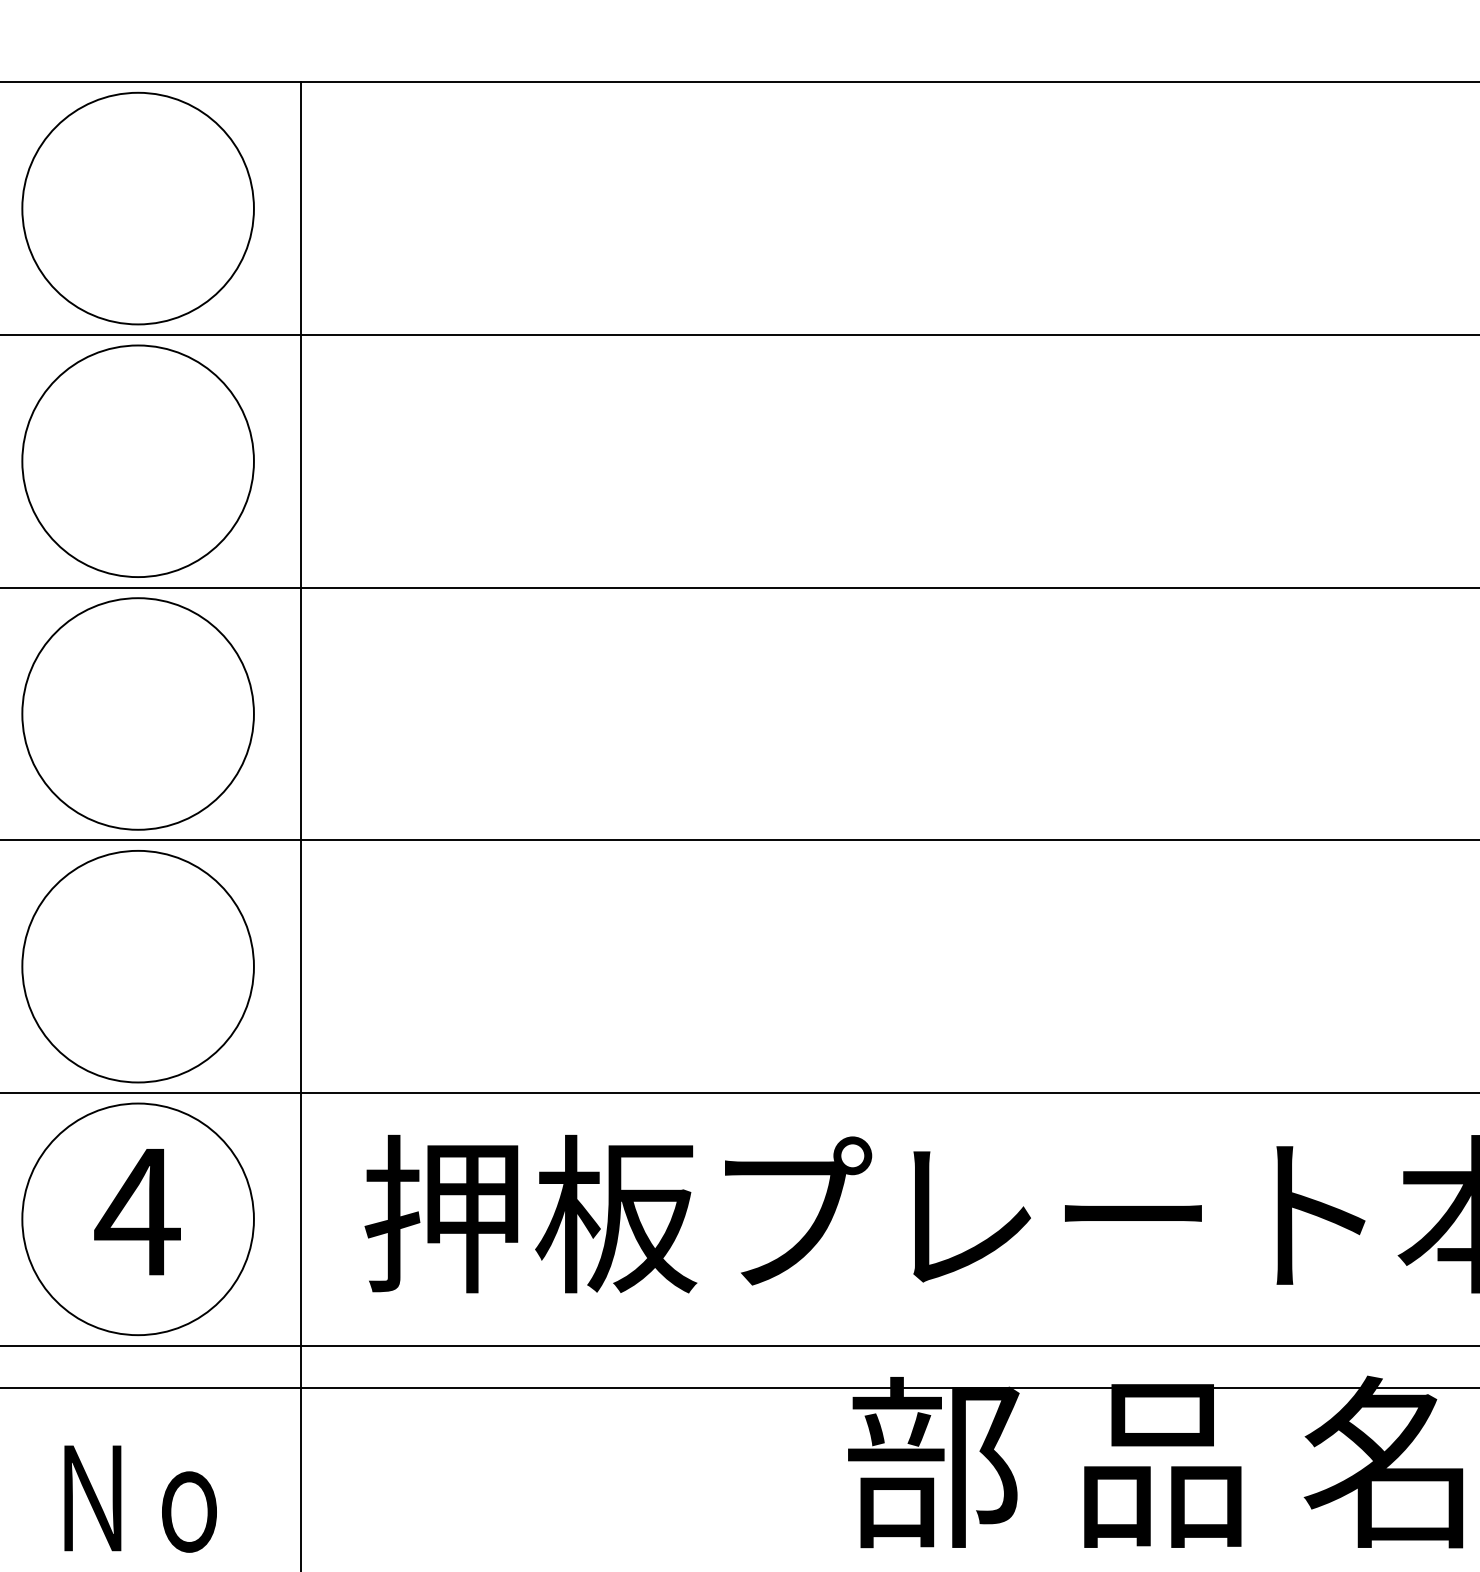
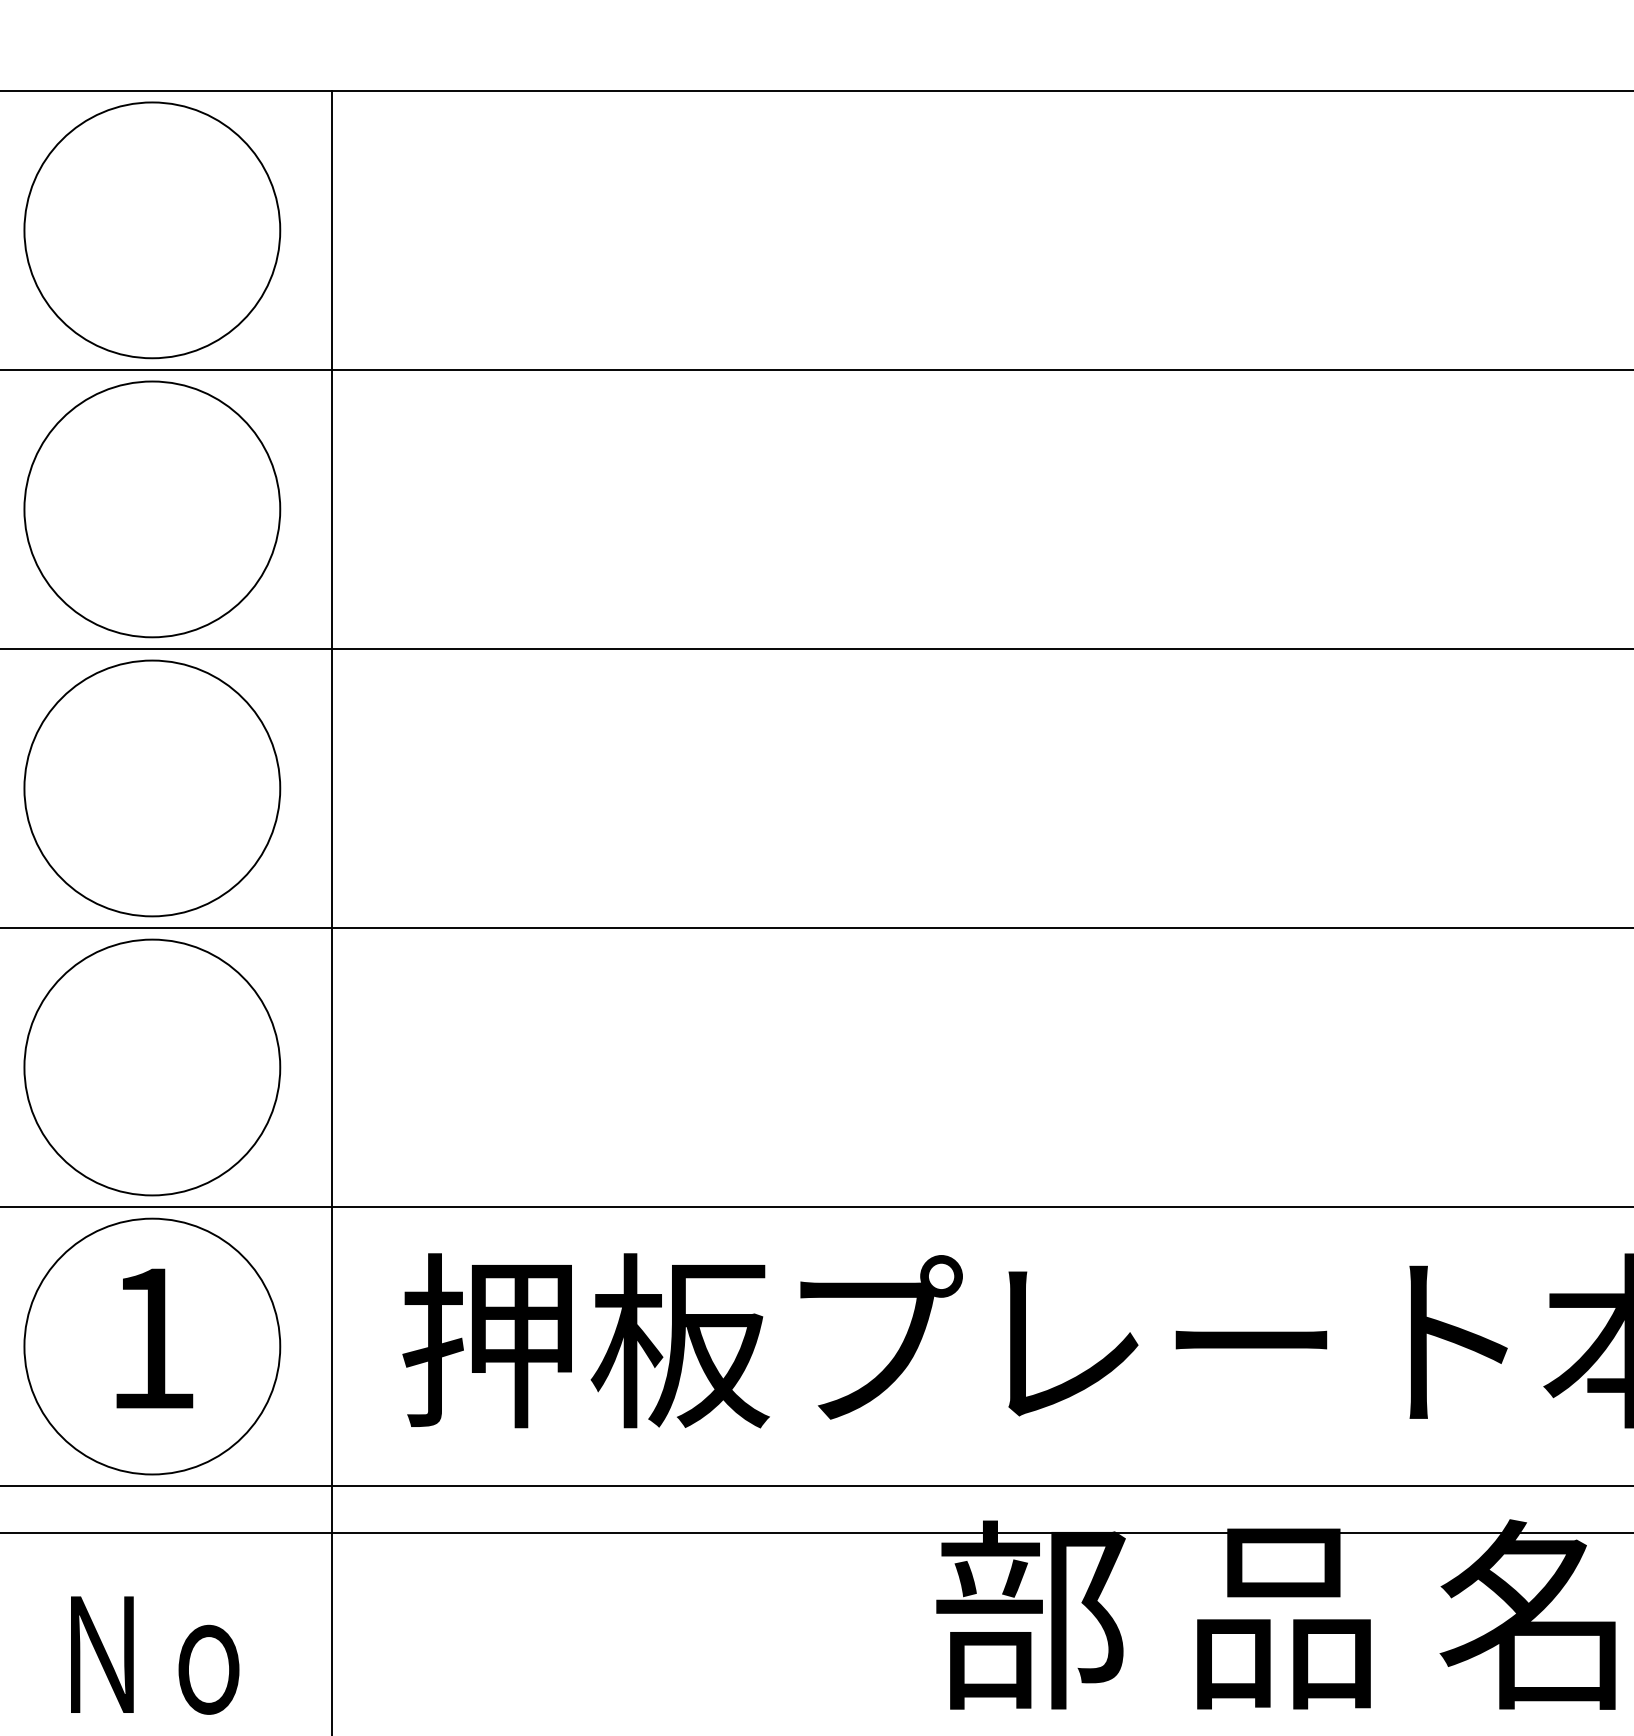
text: (137, 1212) -> (151, 1338), 4 -> 1

